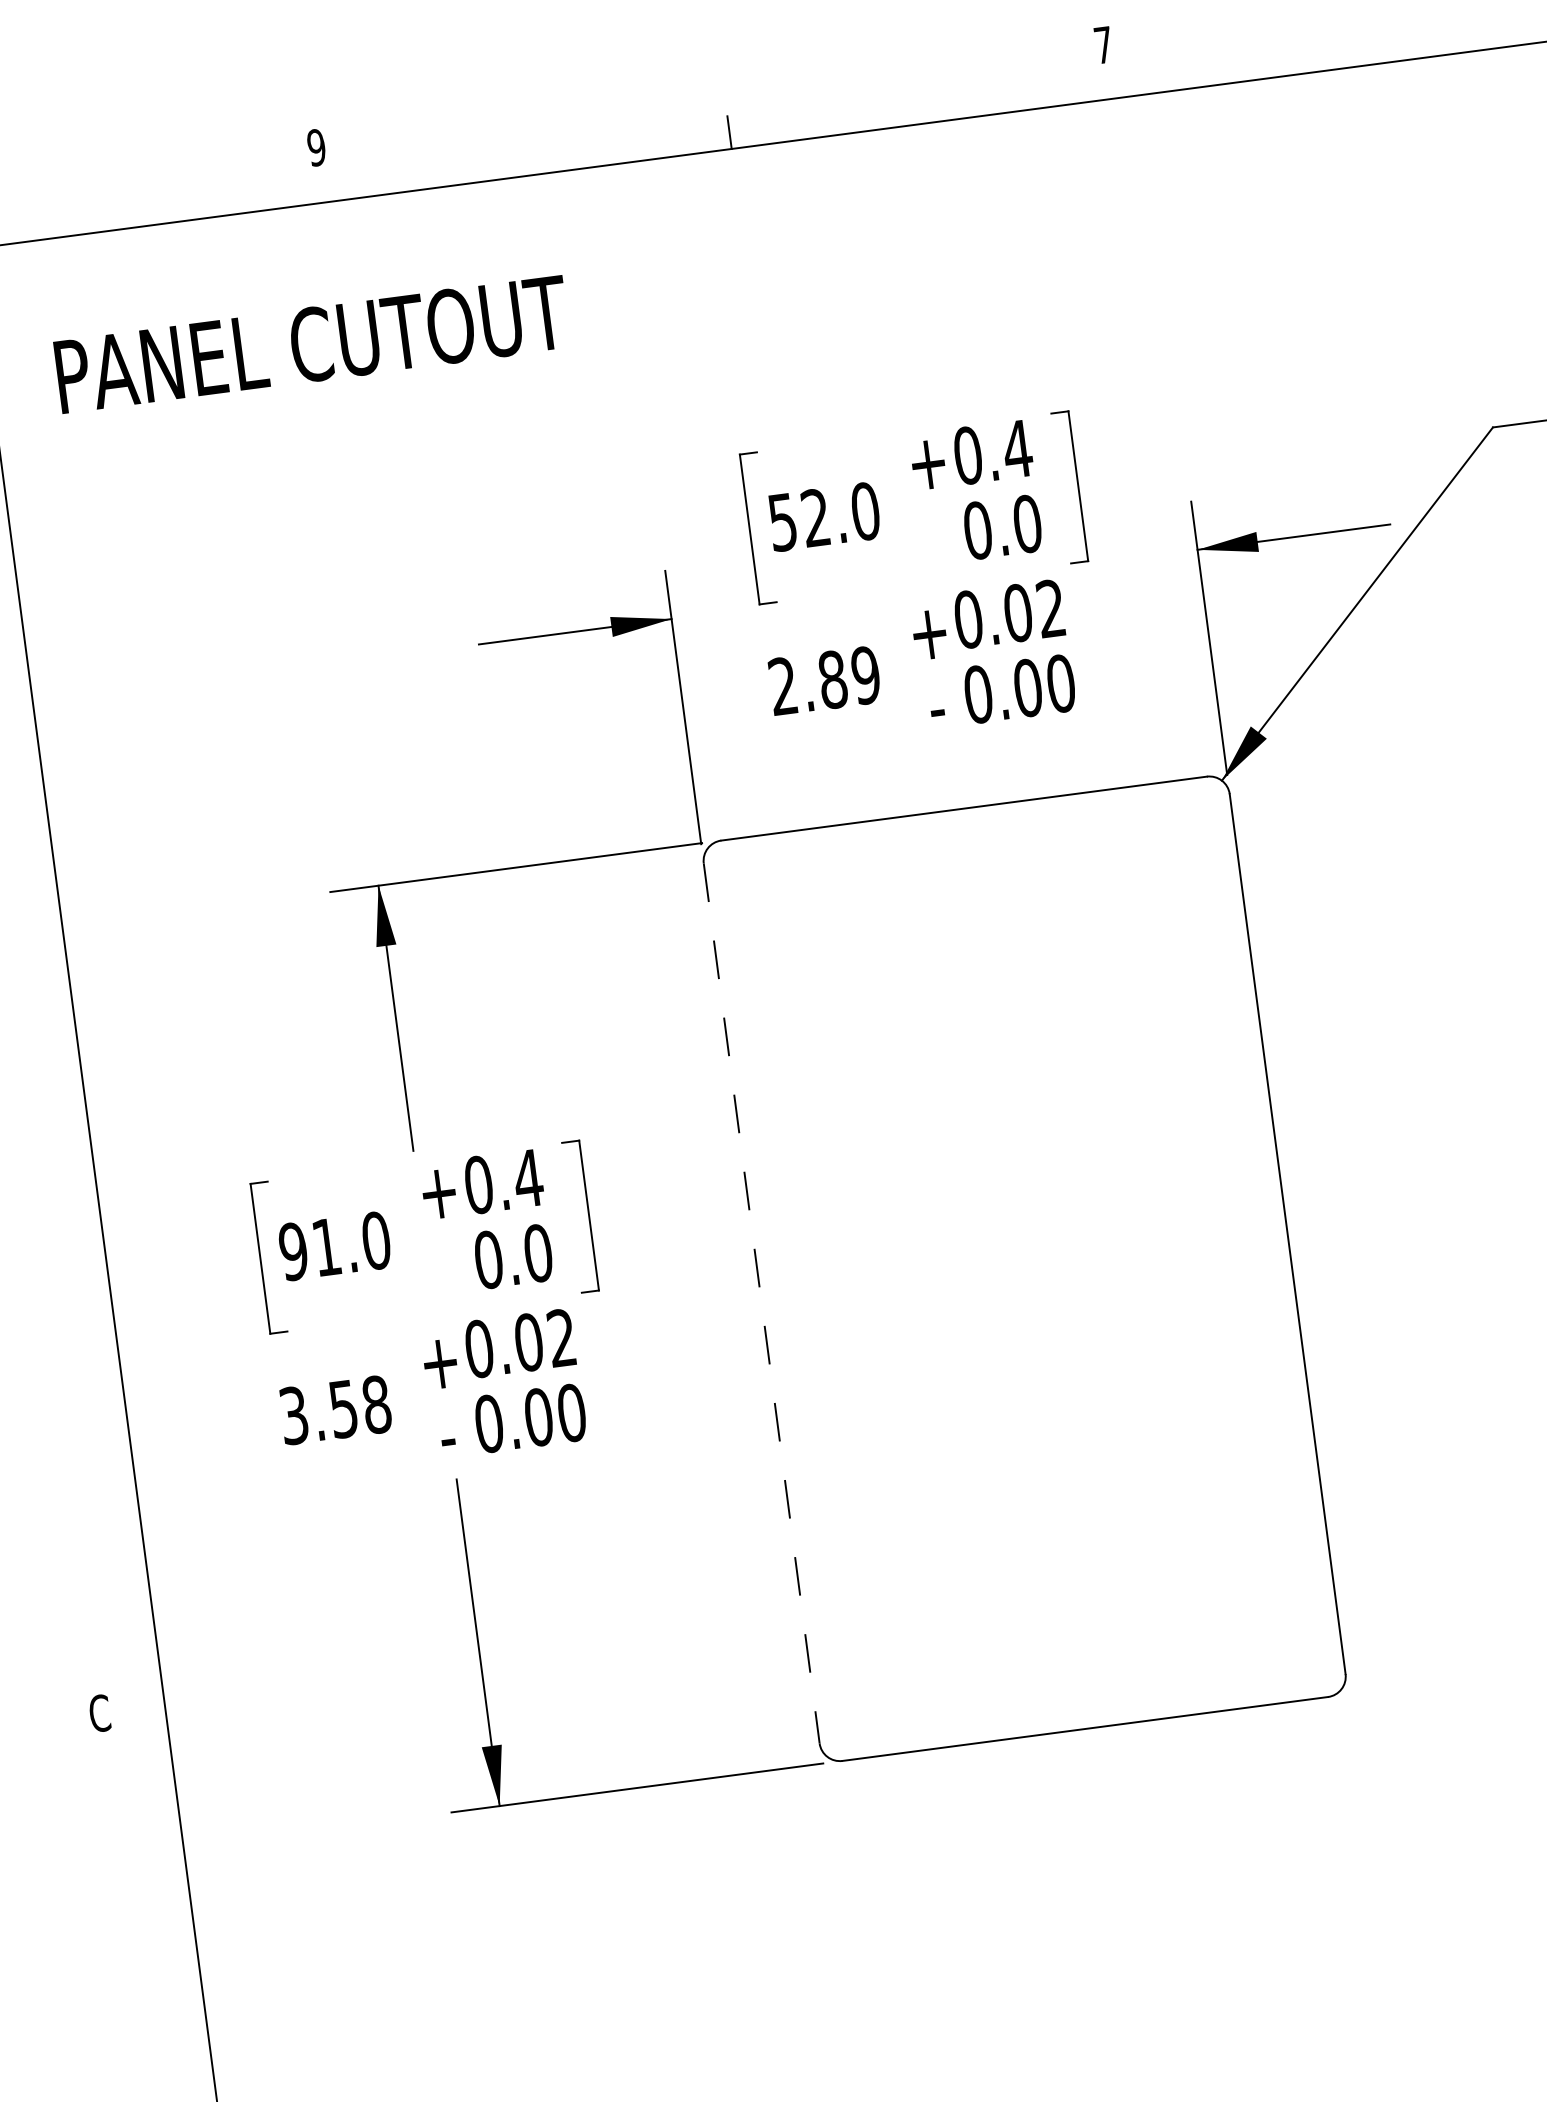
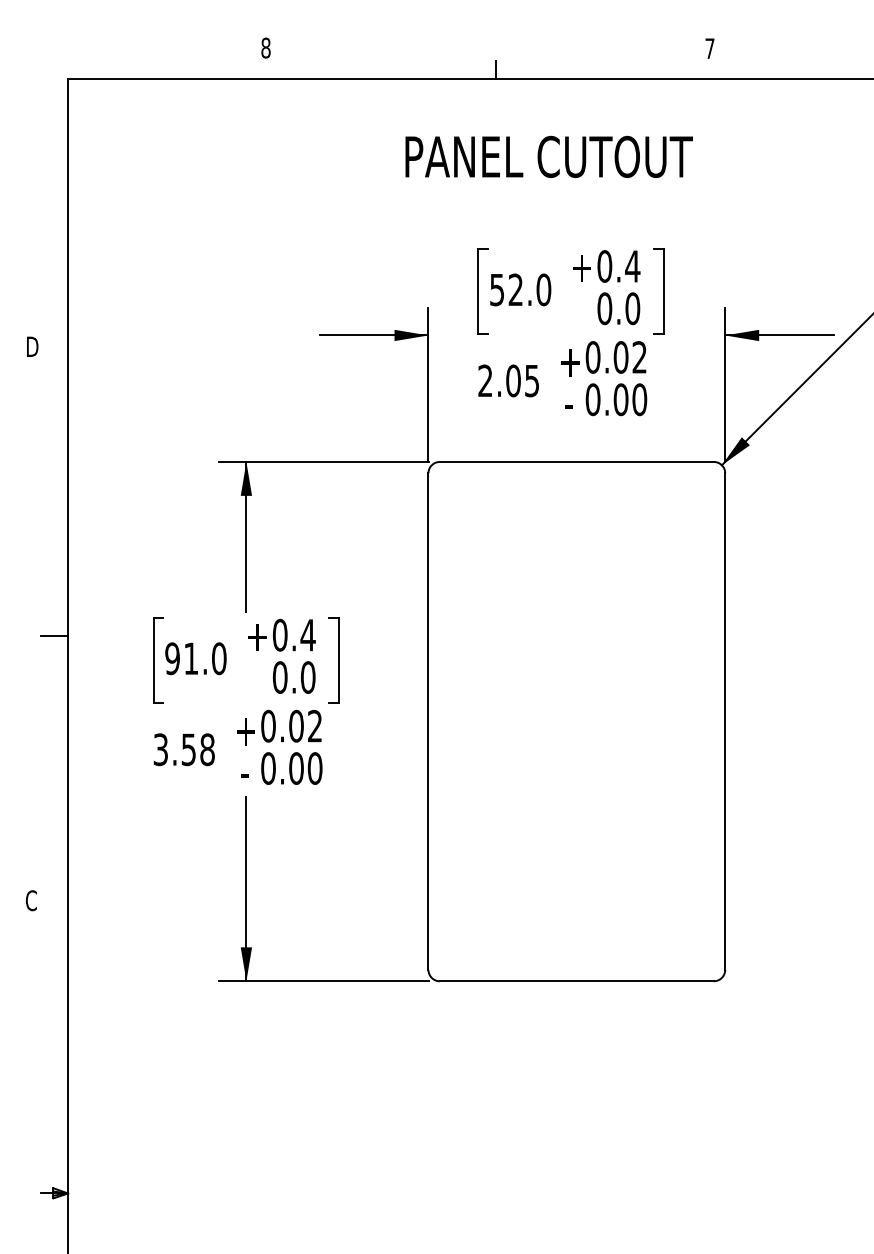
text: (315, 146) -> (265, 47), 9 -> 8
text: (310, 343) -> (548, 156), moved
text: (848, 676) -> (522, 380), 2.89 -> 2.05
line: (79, 1239) -> (54, 636), added
line: (761, 1304) -> (428, 722), dashed -> solid

